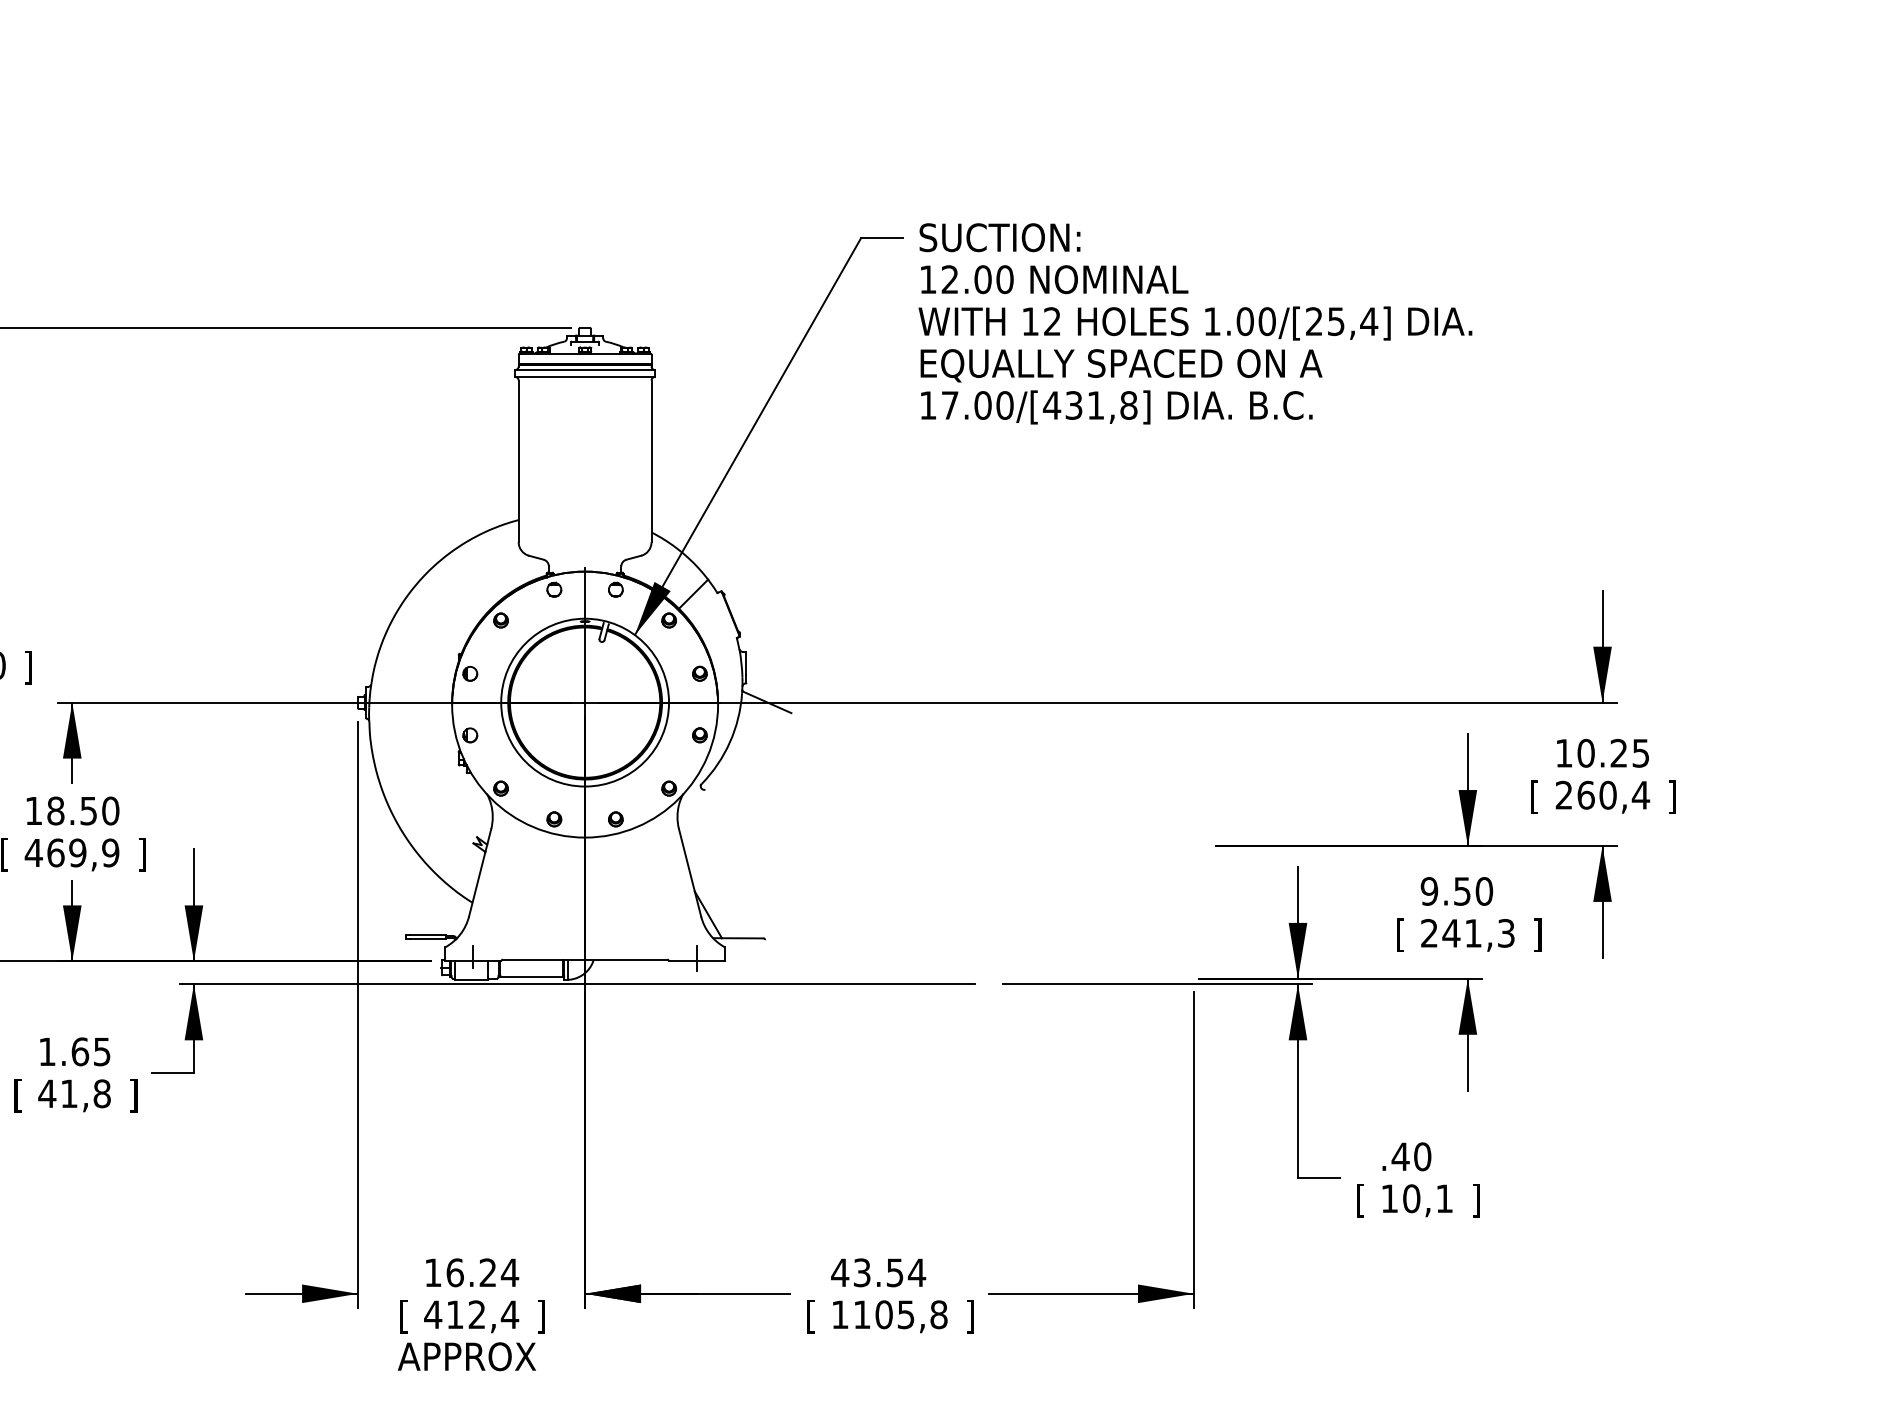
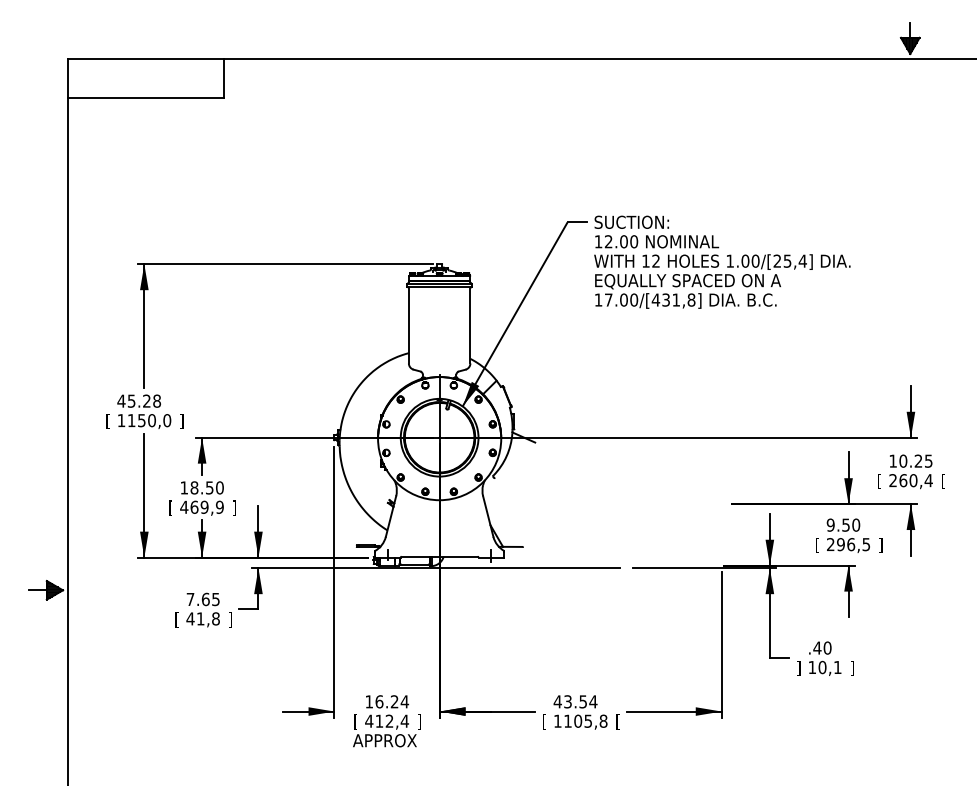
text: (1672, 797) -> (943, 481), ] -> [
text: (1478, 933) -> (853, 544), 241,3 -> 296,5
text: (47, 1051) -> (190, 599), 1.65 -> 7.65
text: (1359, 1200) -> (798, 668), [ -> ]
text: (969, 1315) -> (617, 721), ] -> [

